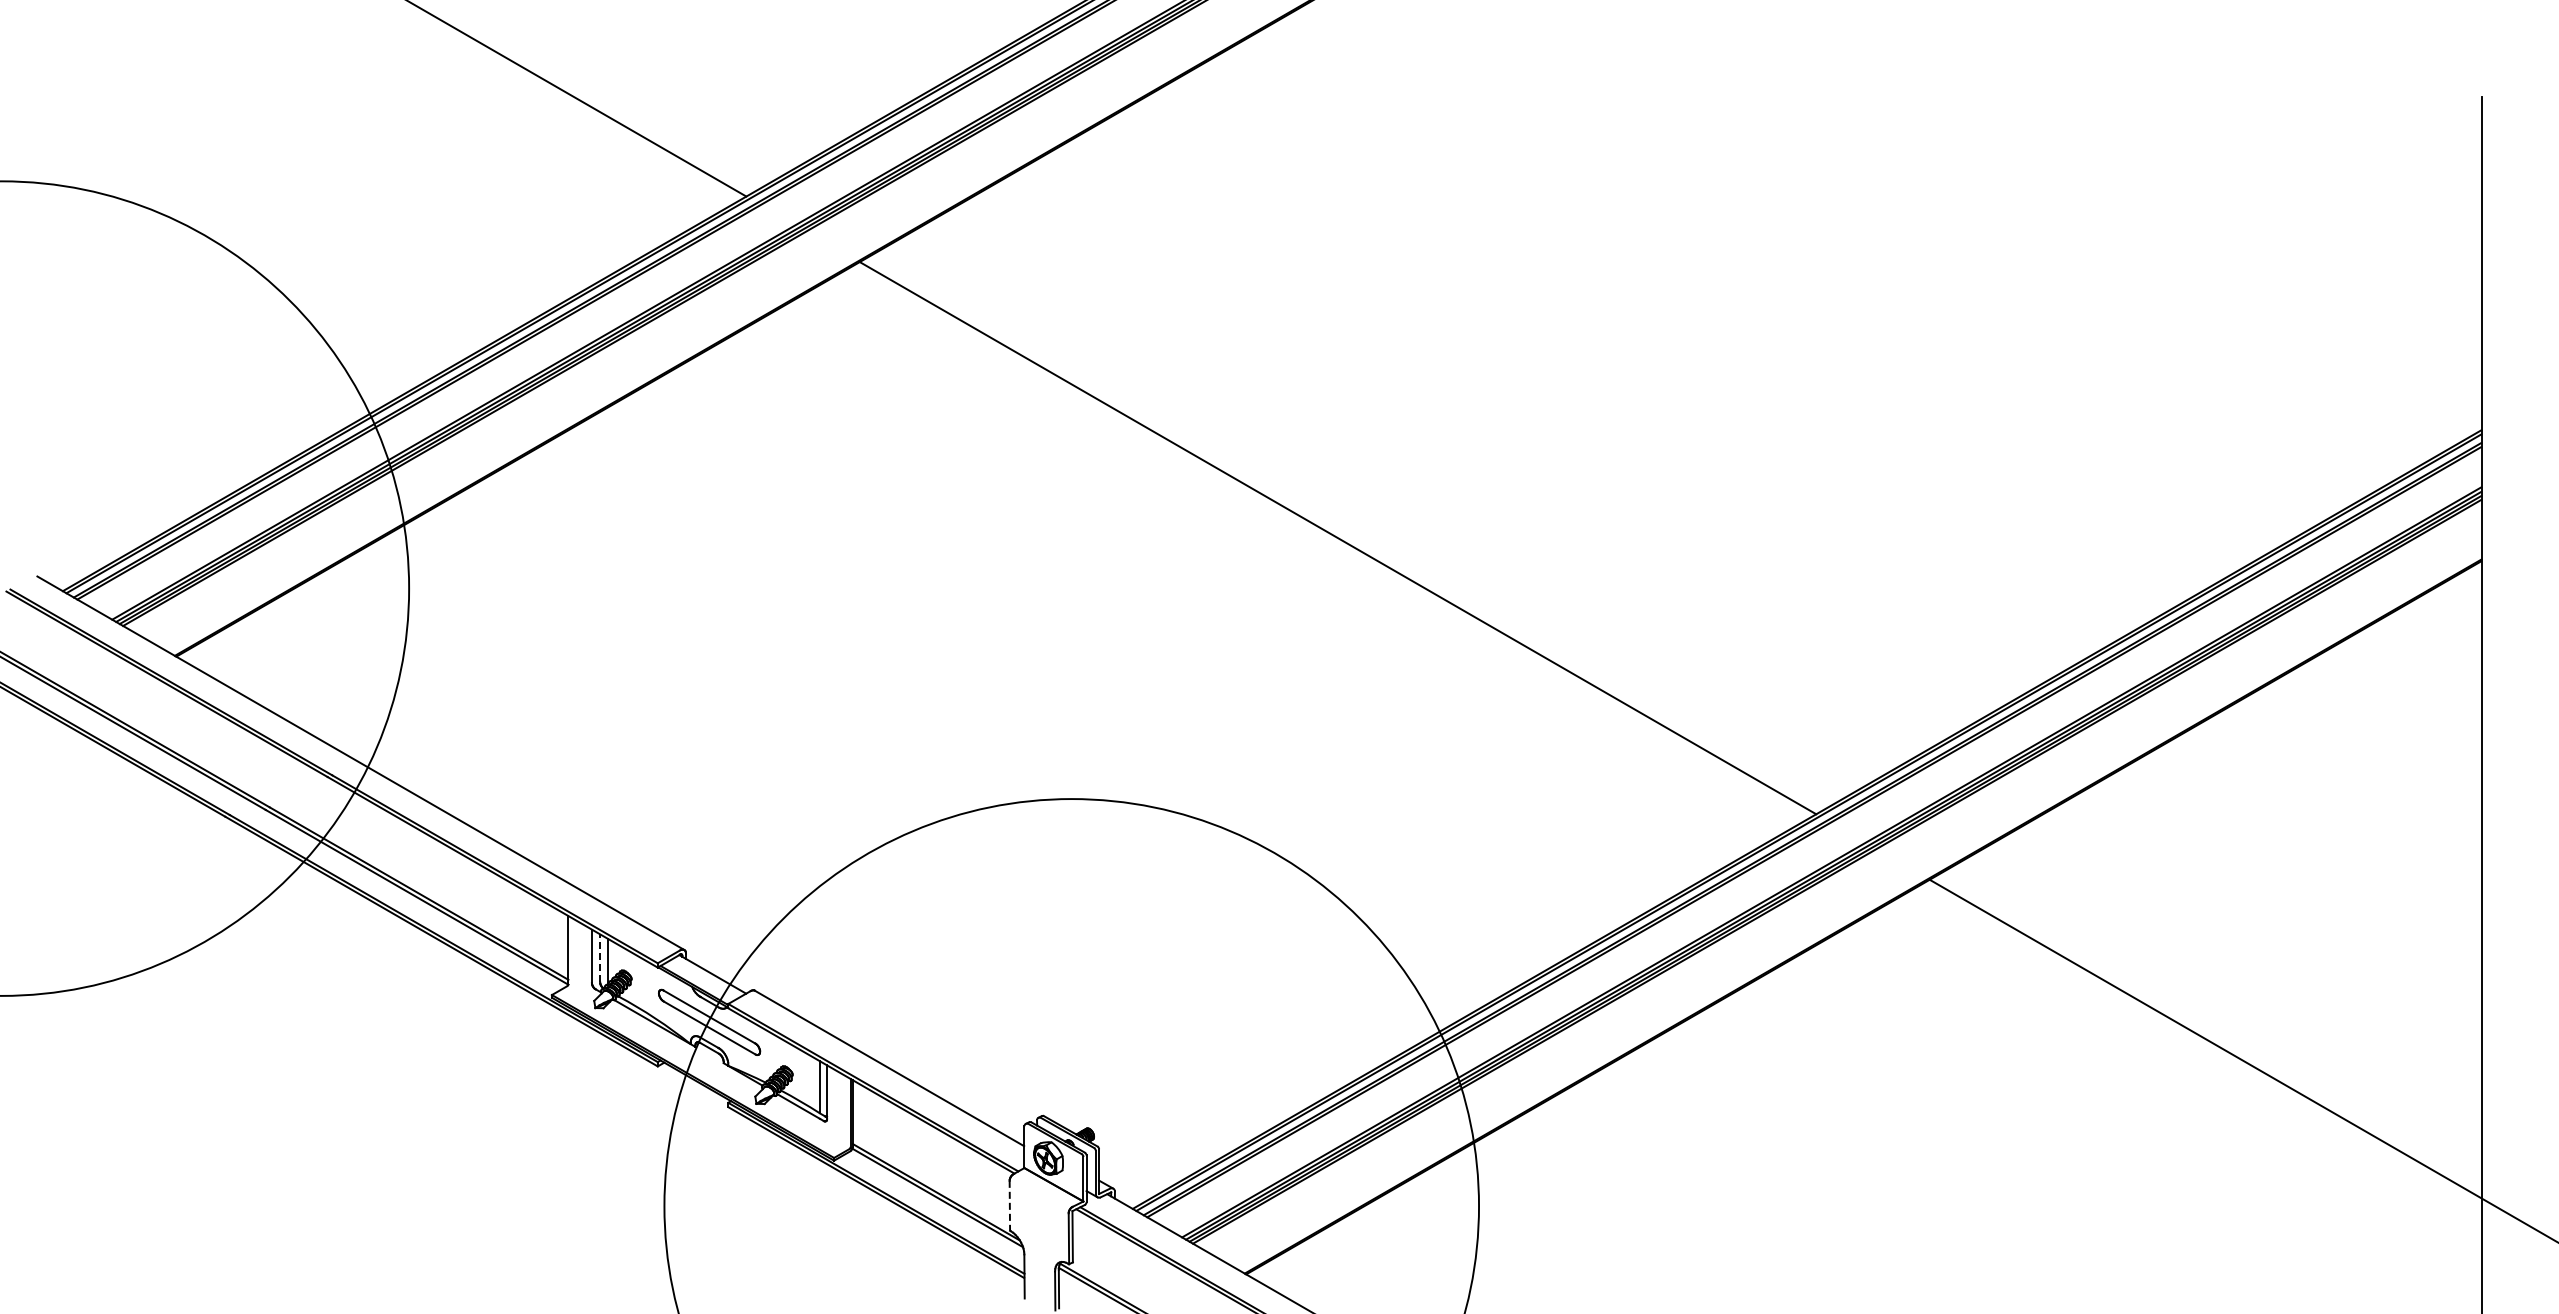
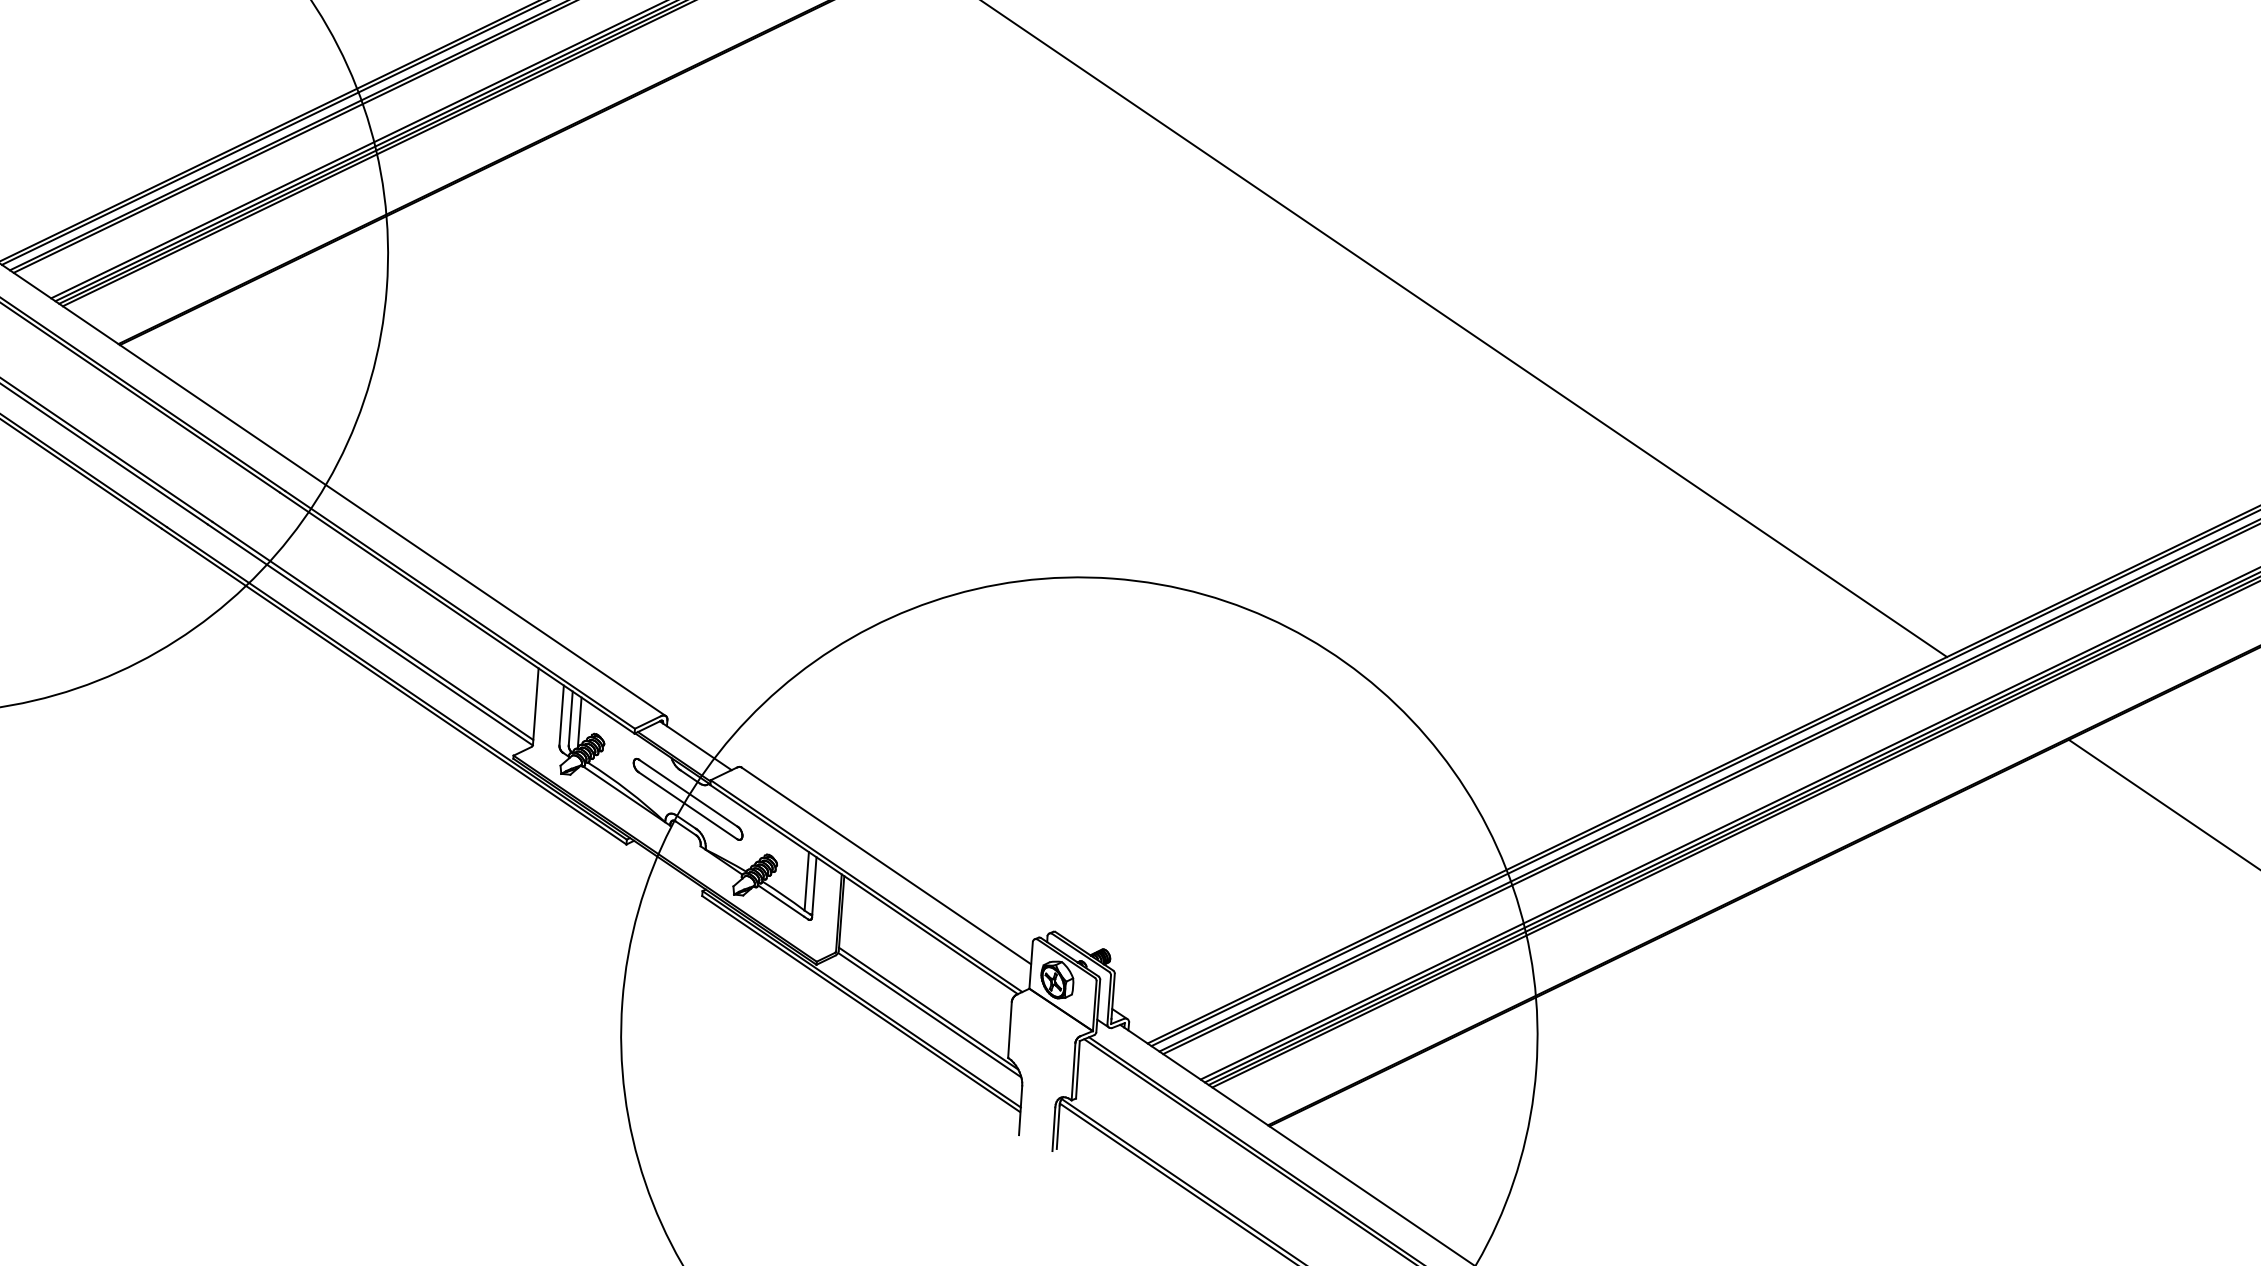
line: (600, 957) -> (571, 717), dashed -> solid
line: (1009, 1205) -> (1009, 1029), dashed -> solid

